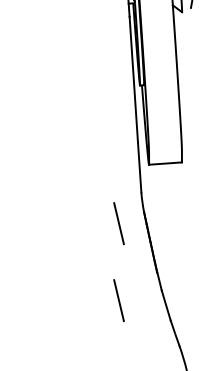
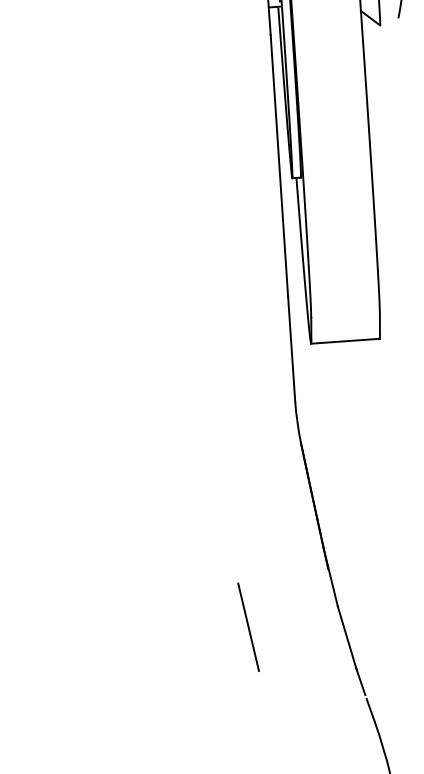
line: (118, 223) -> (247, 466), removed

